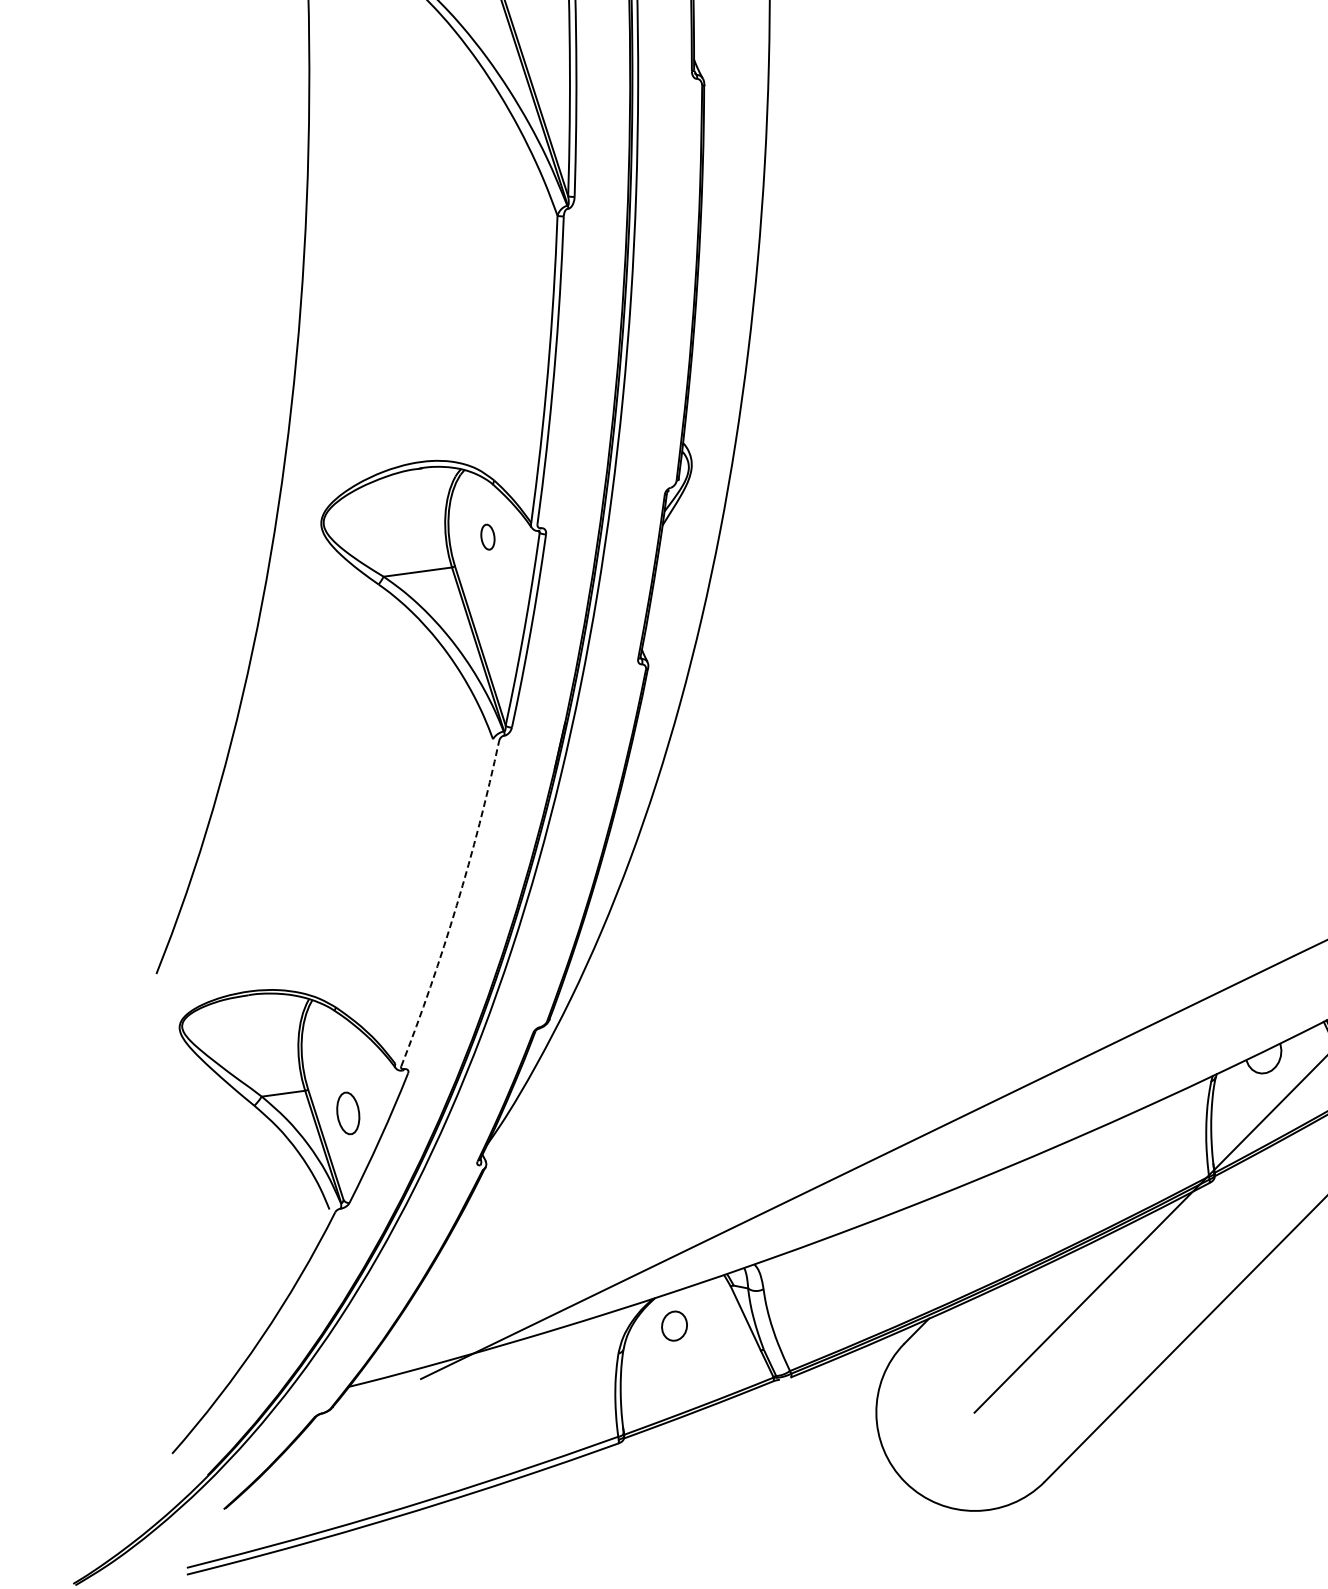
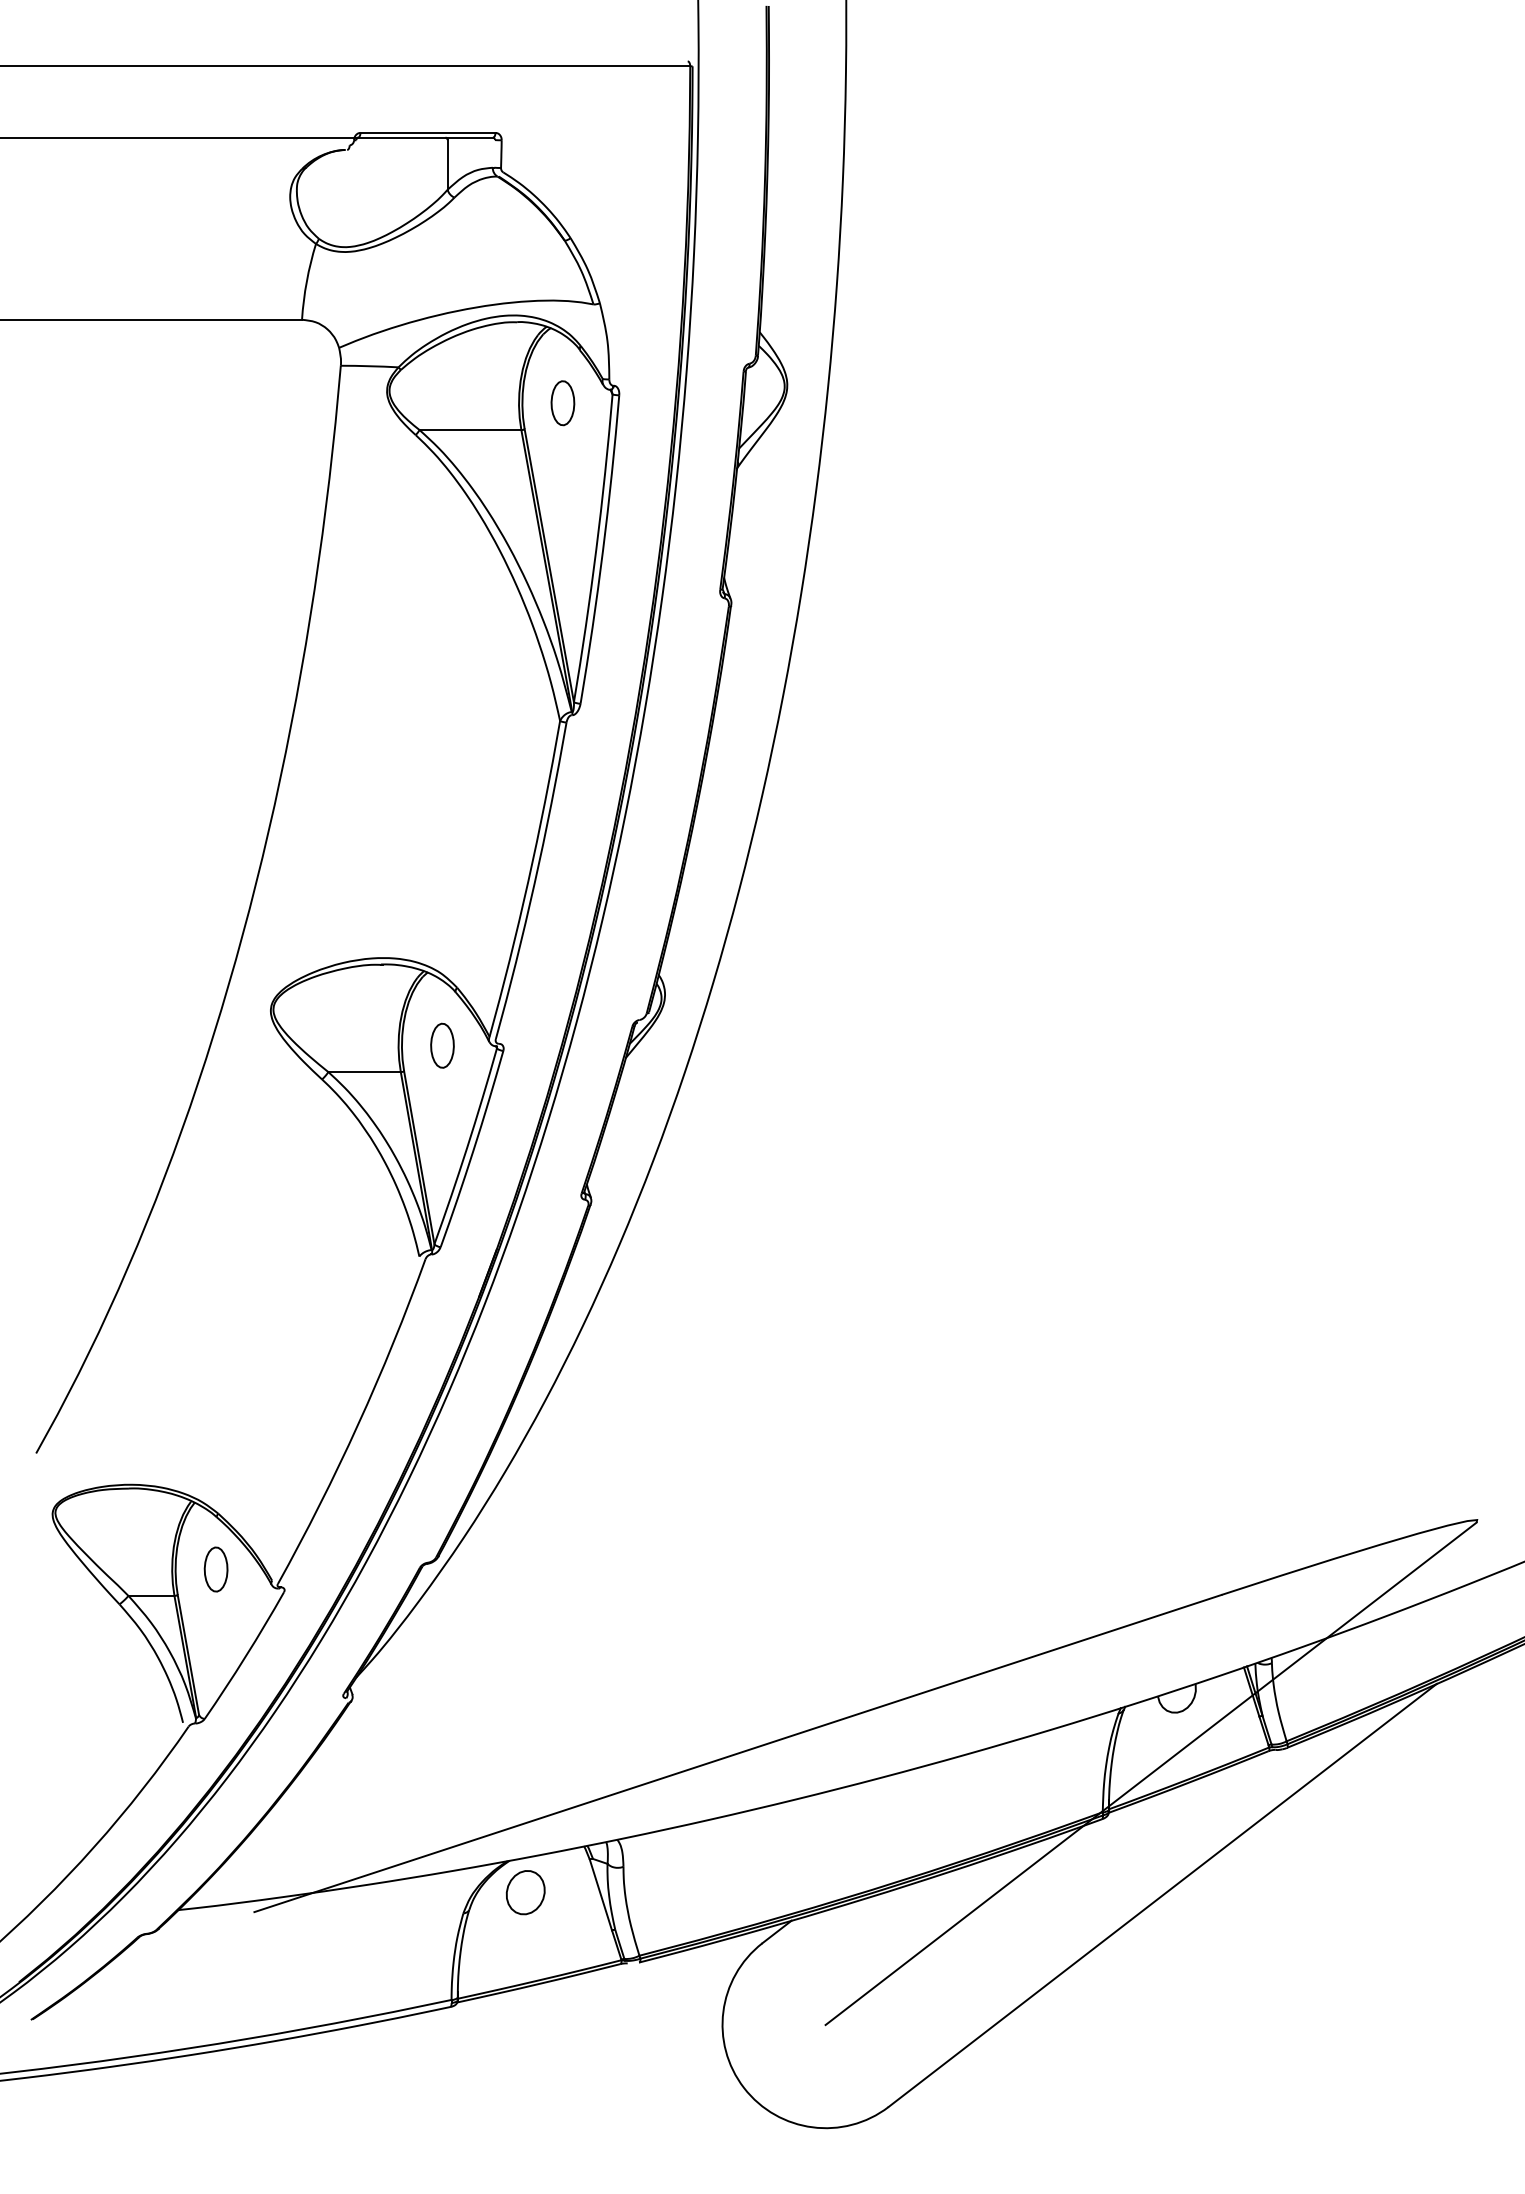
part: (487, 537) -> (442, 1045), size x1.67
arc: (457, 905) -> (358, 1424), dashed -> solid
part: (347, 1113) -> (215, 1569), moved
part: (674, 1325) -> (525, 1892), size x1.43

